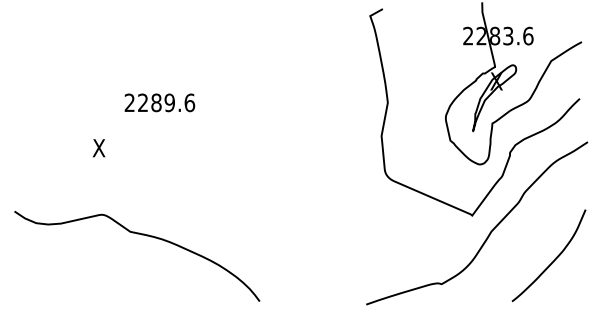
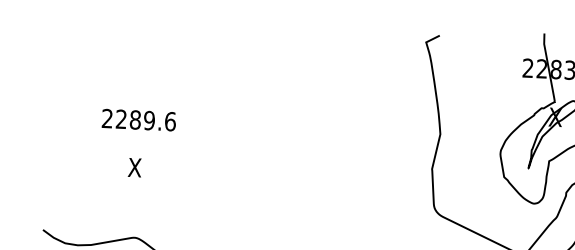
text: (159, 102) -> (138, 119), moved

